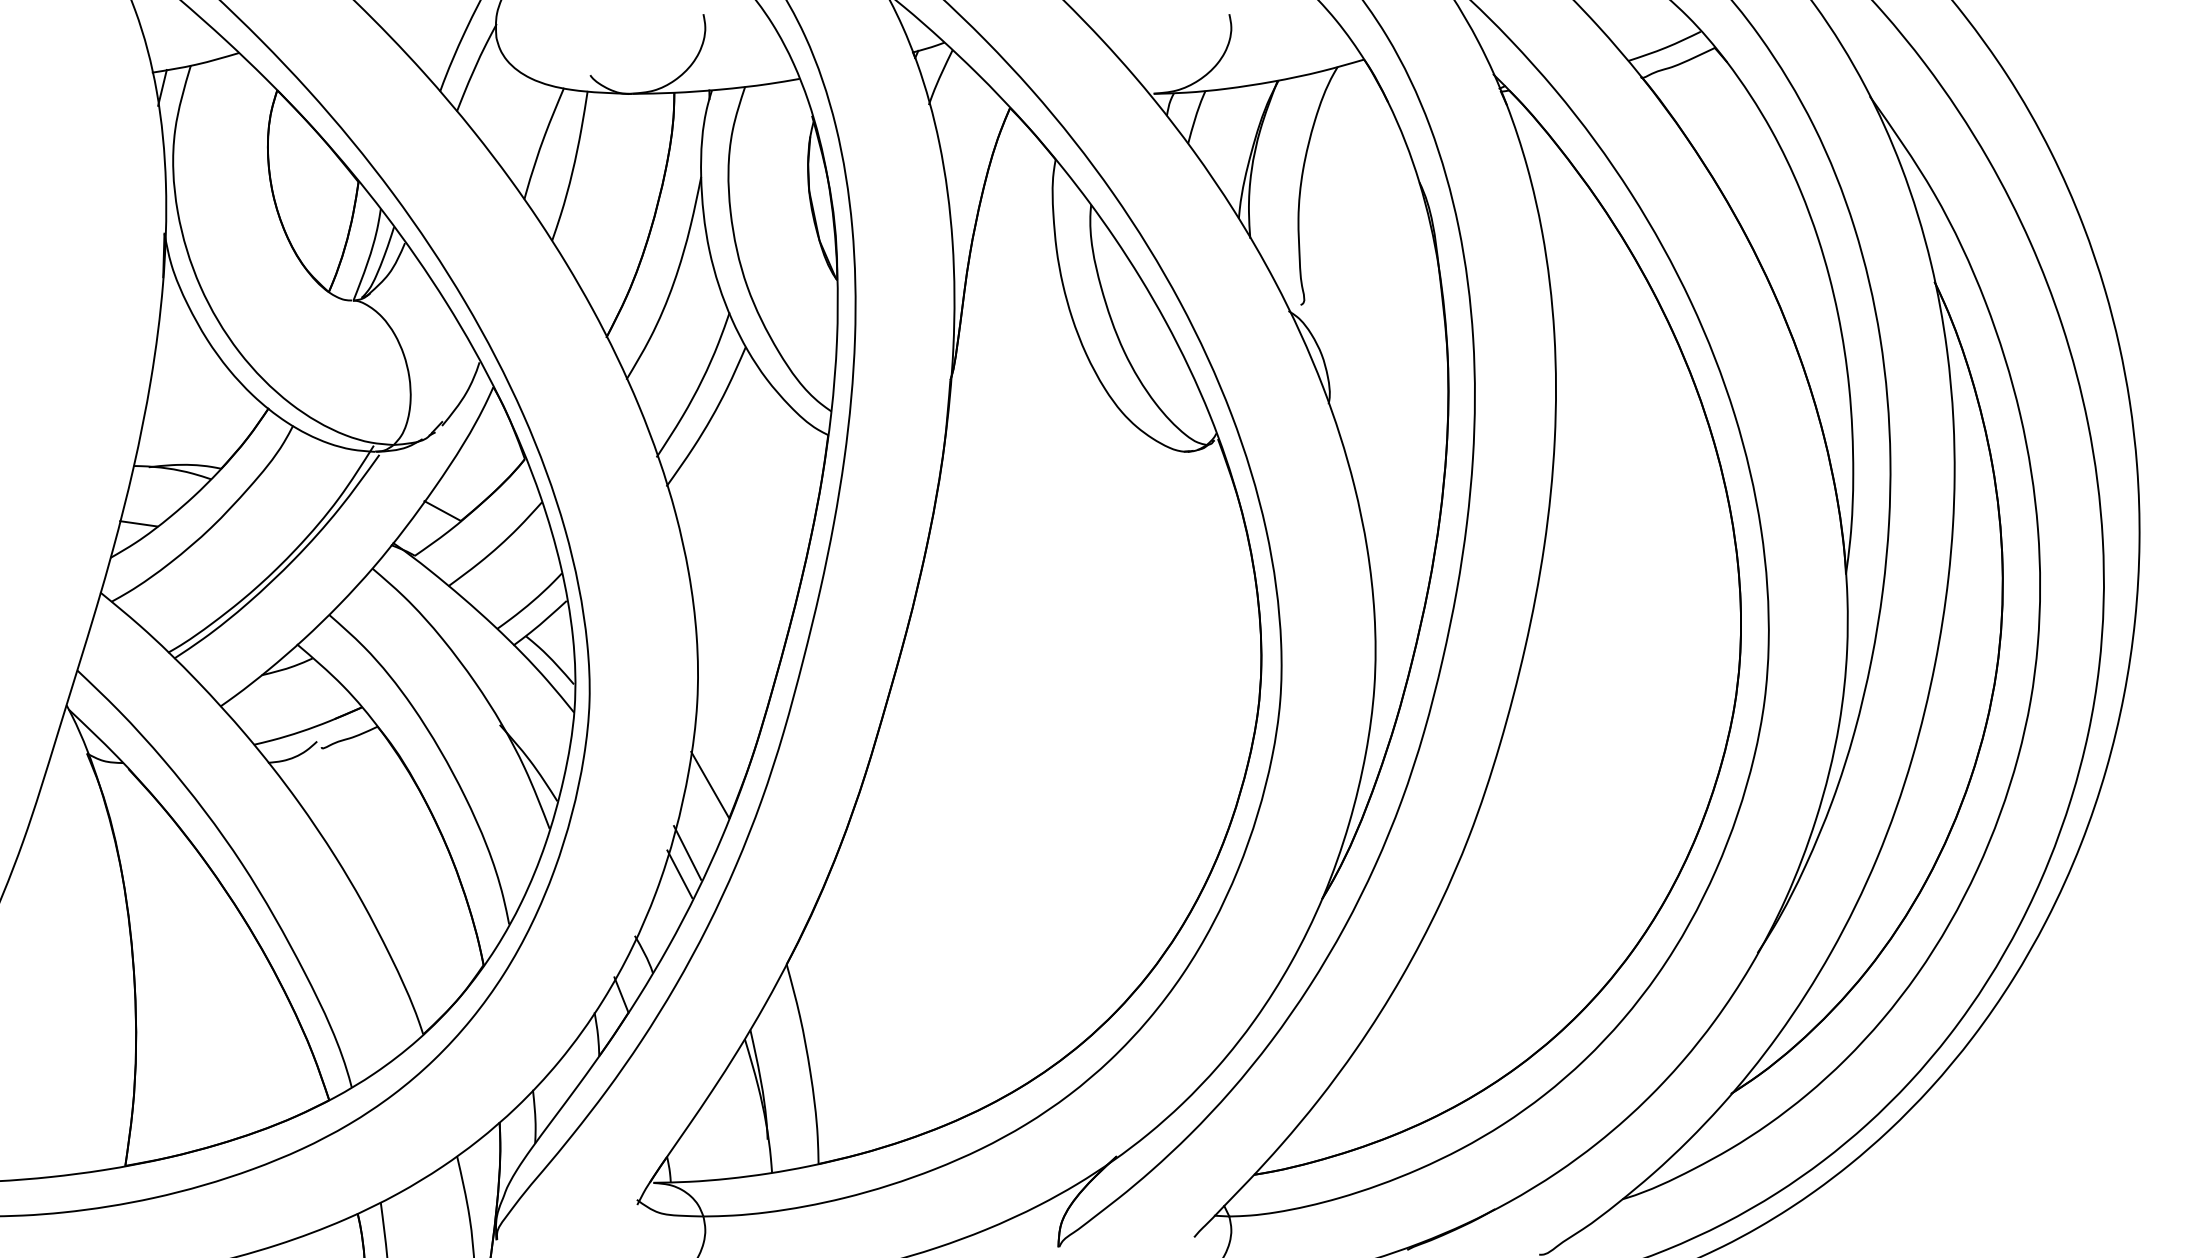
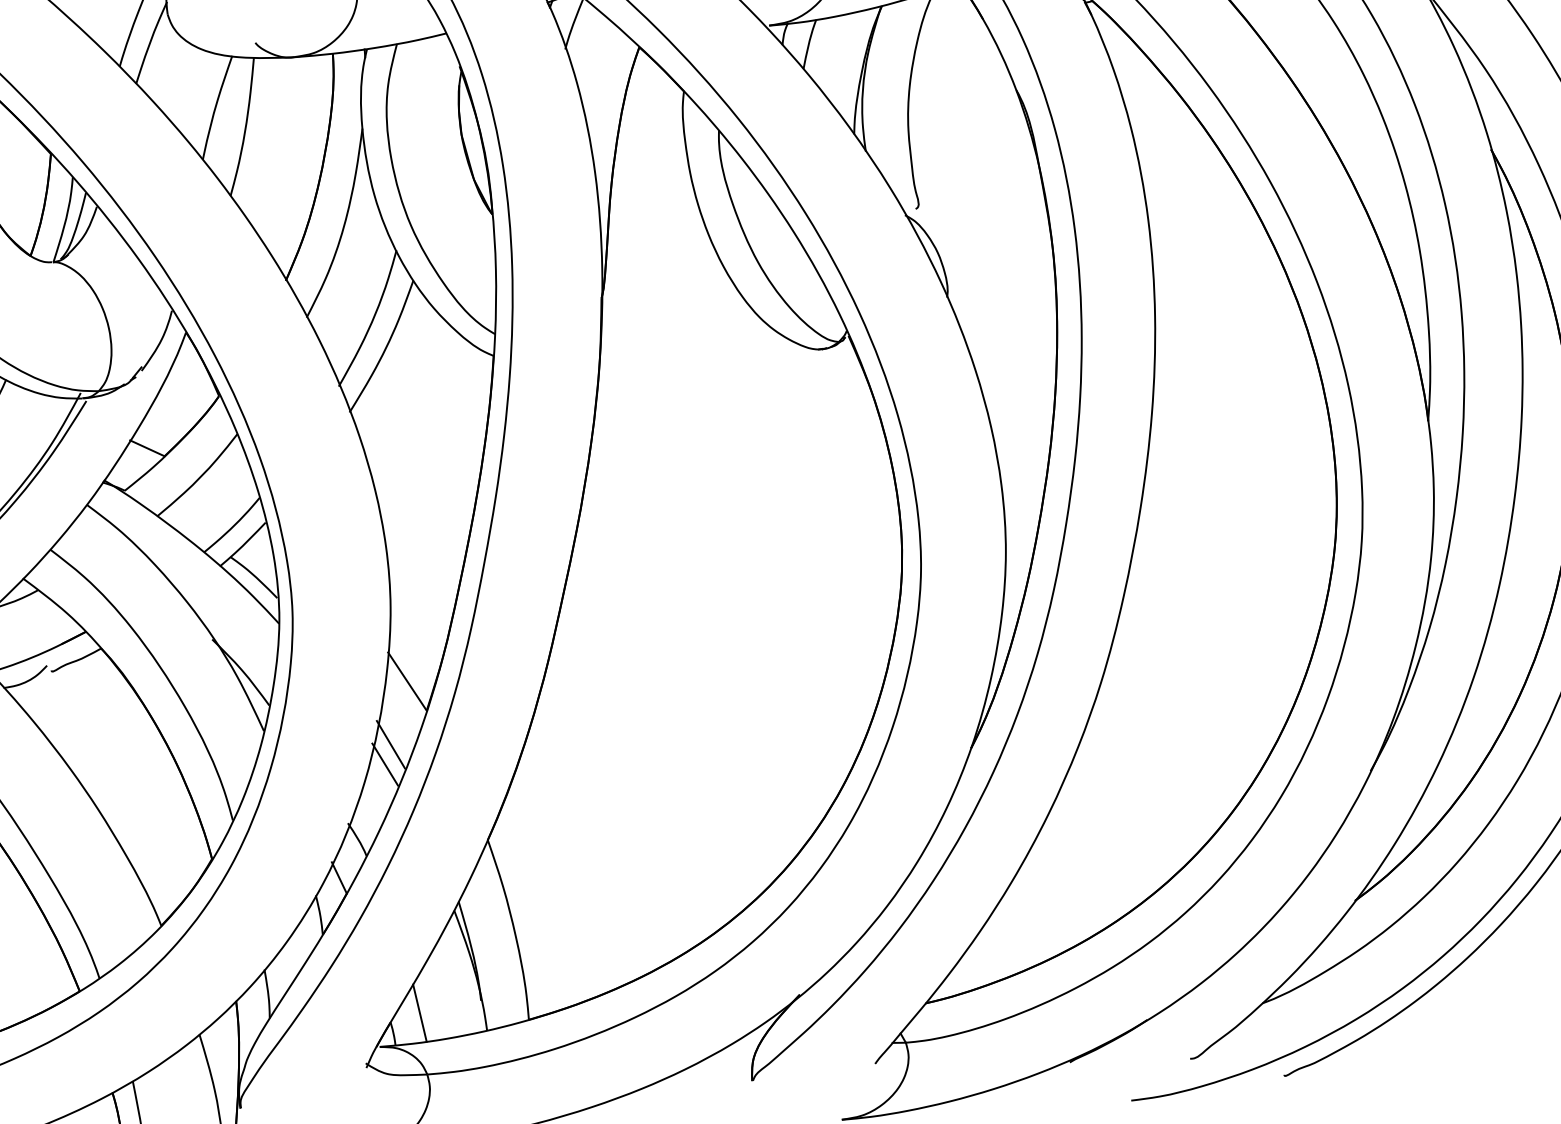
line: (699, 1148) -> (419, 1012), added

